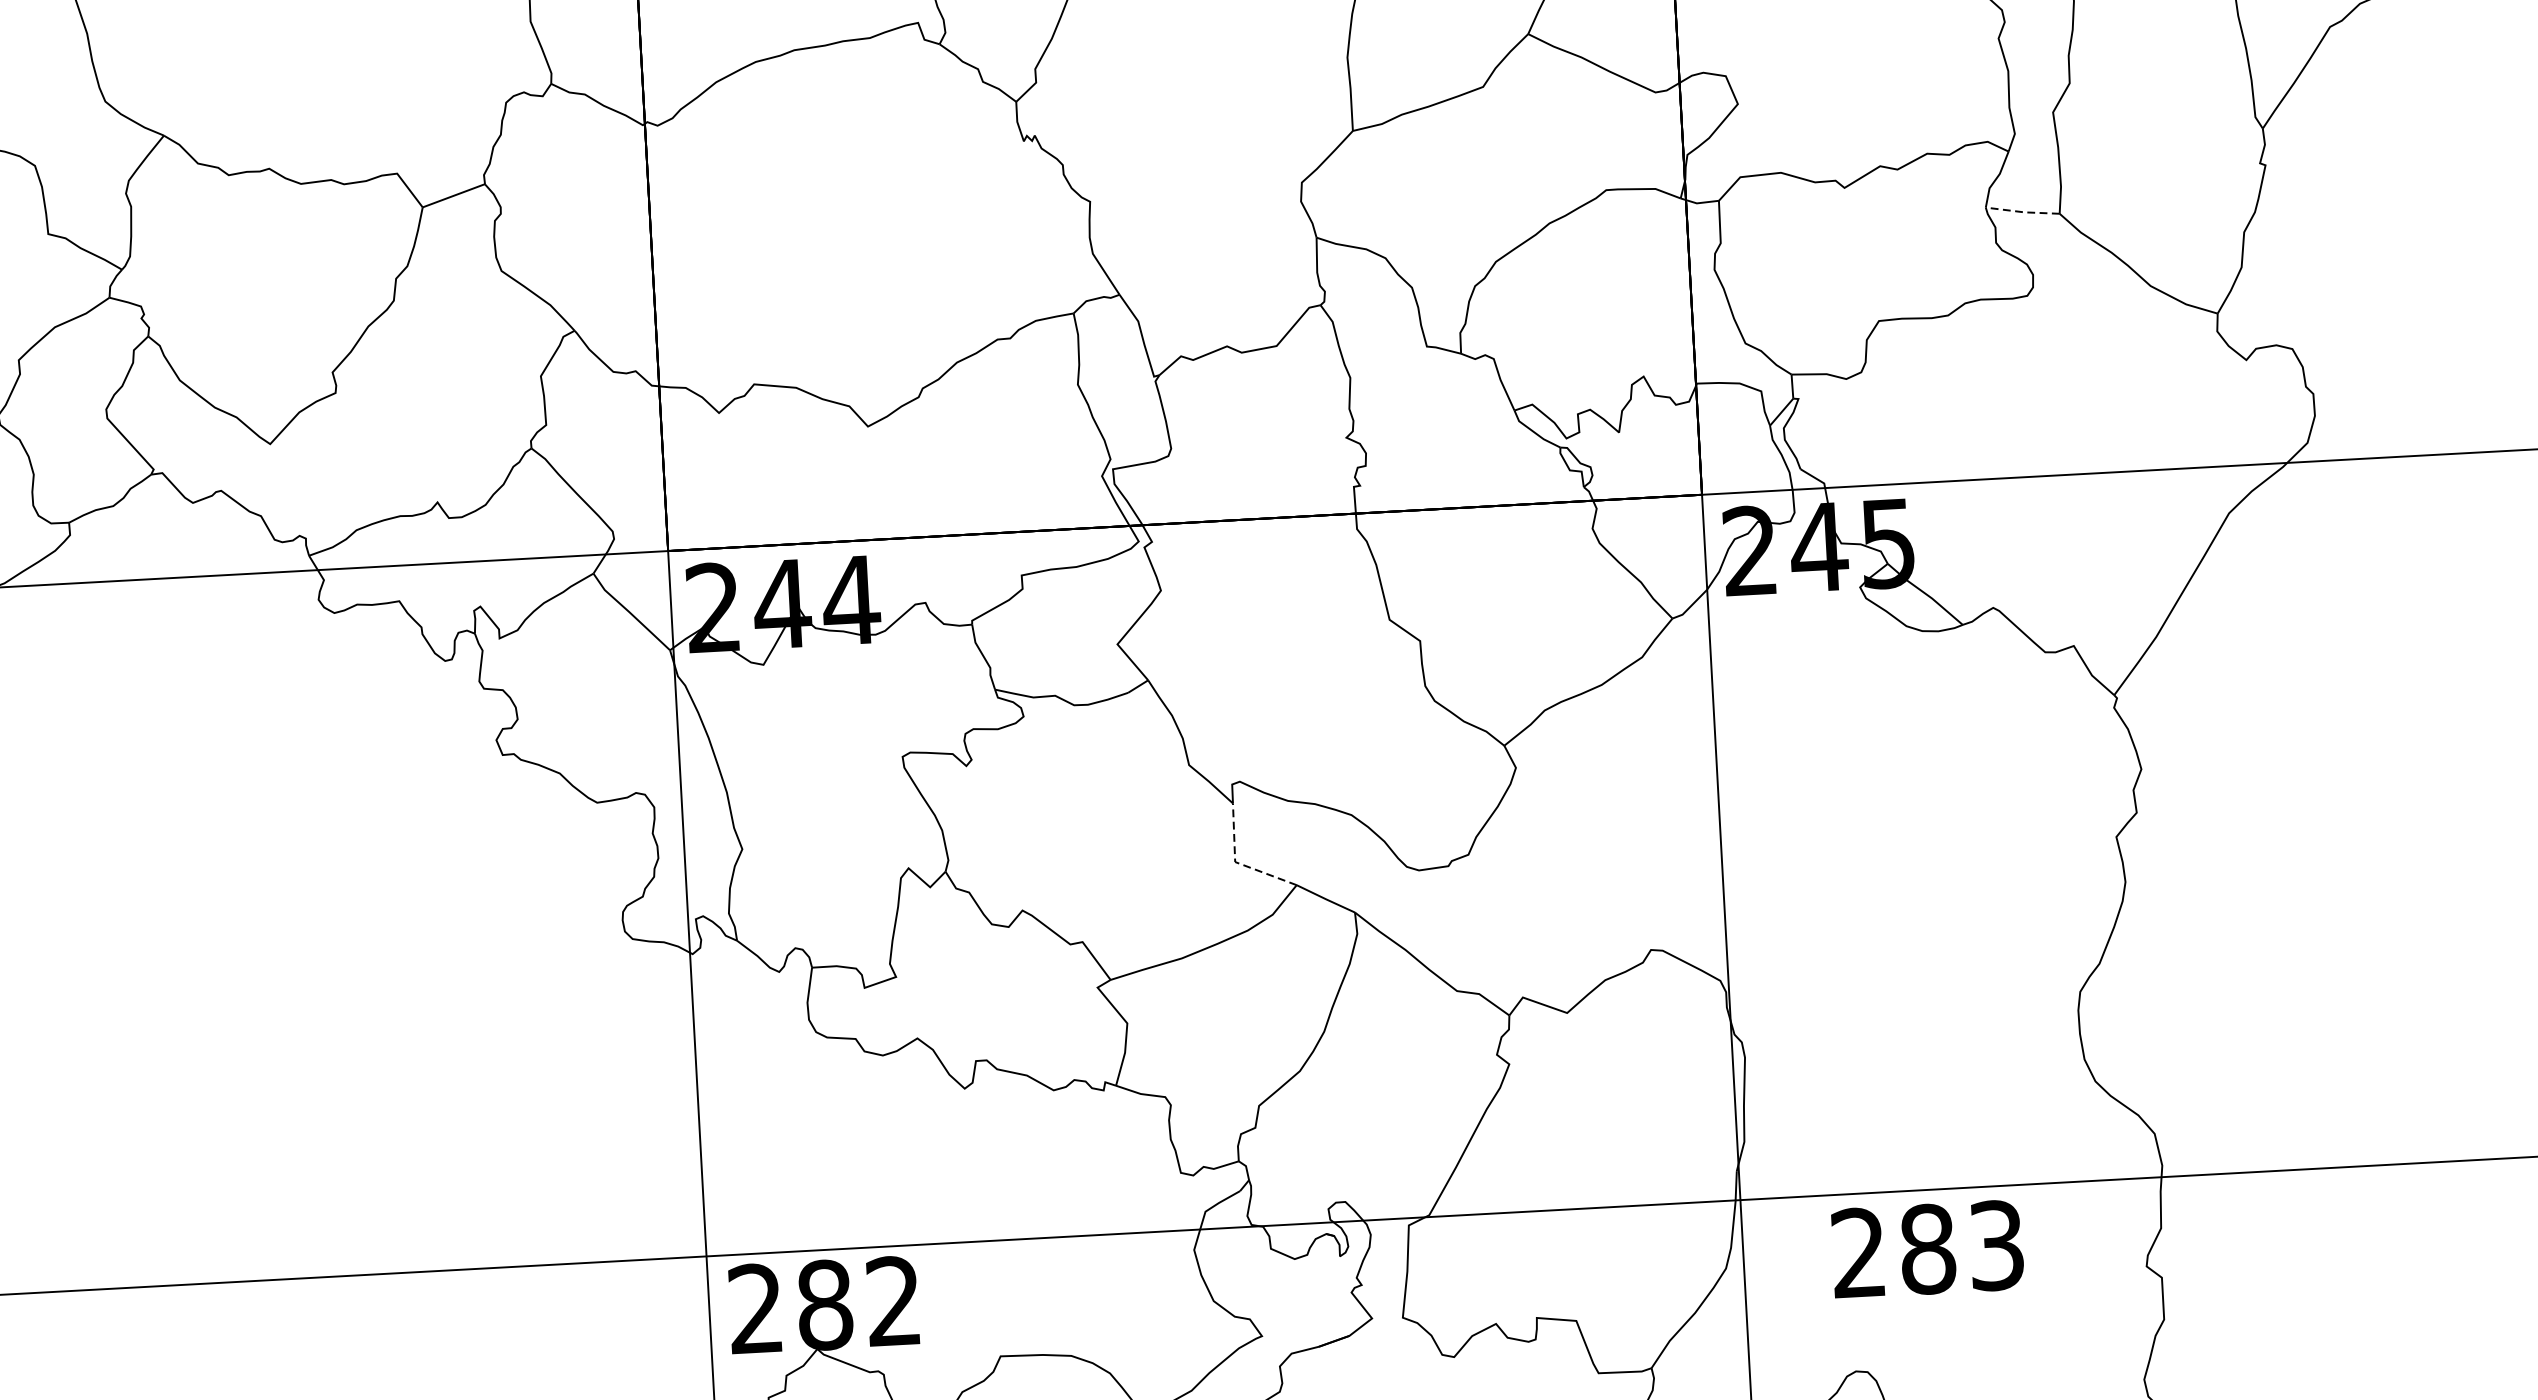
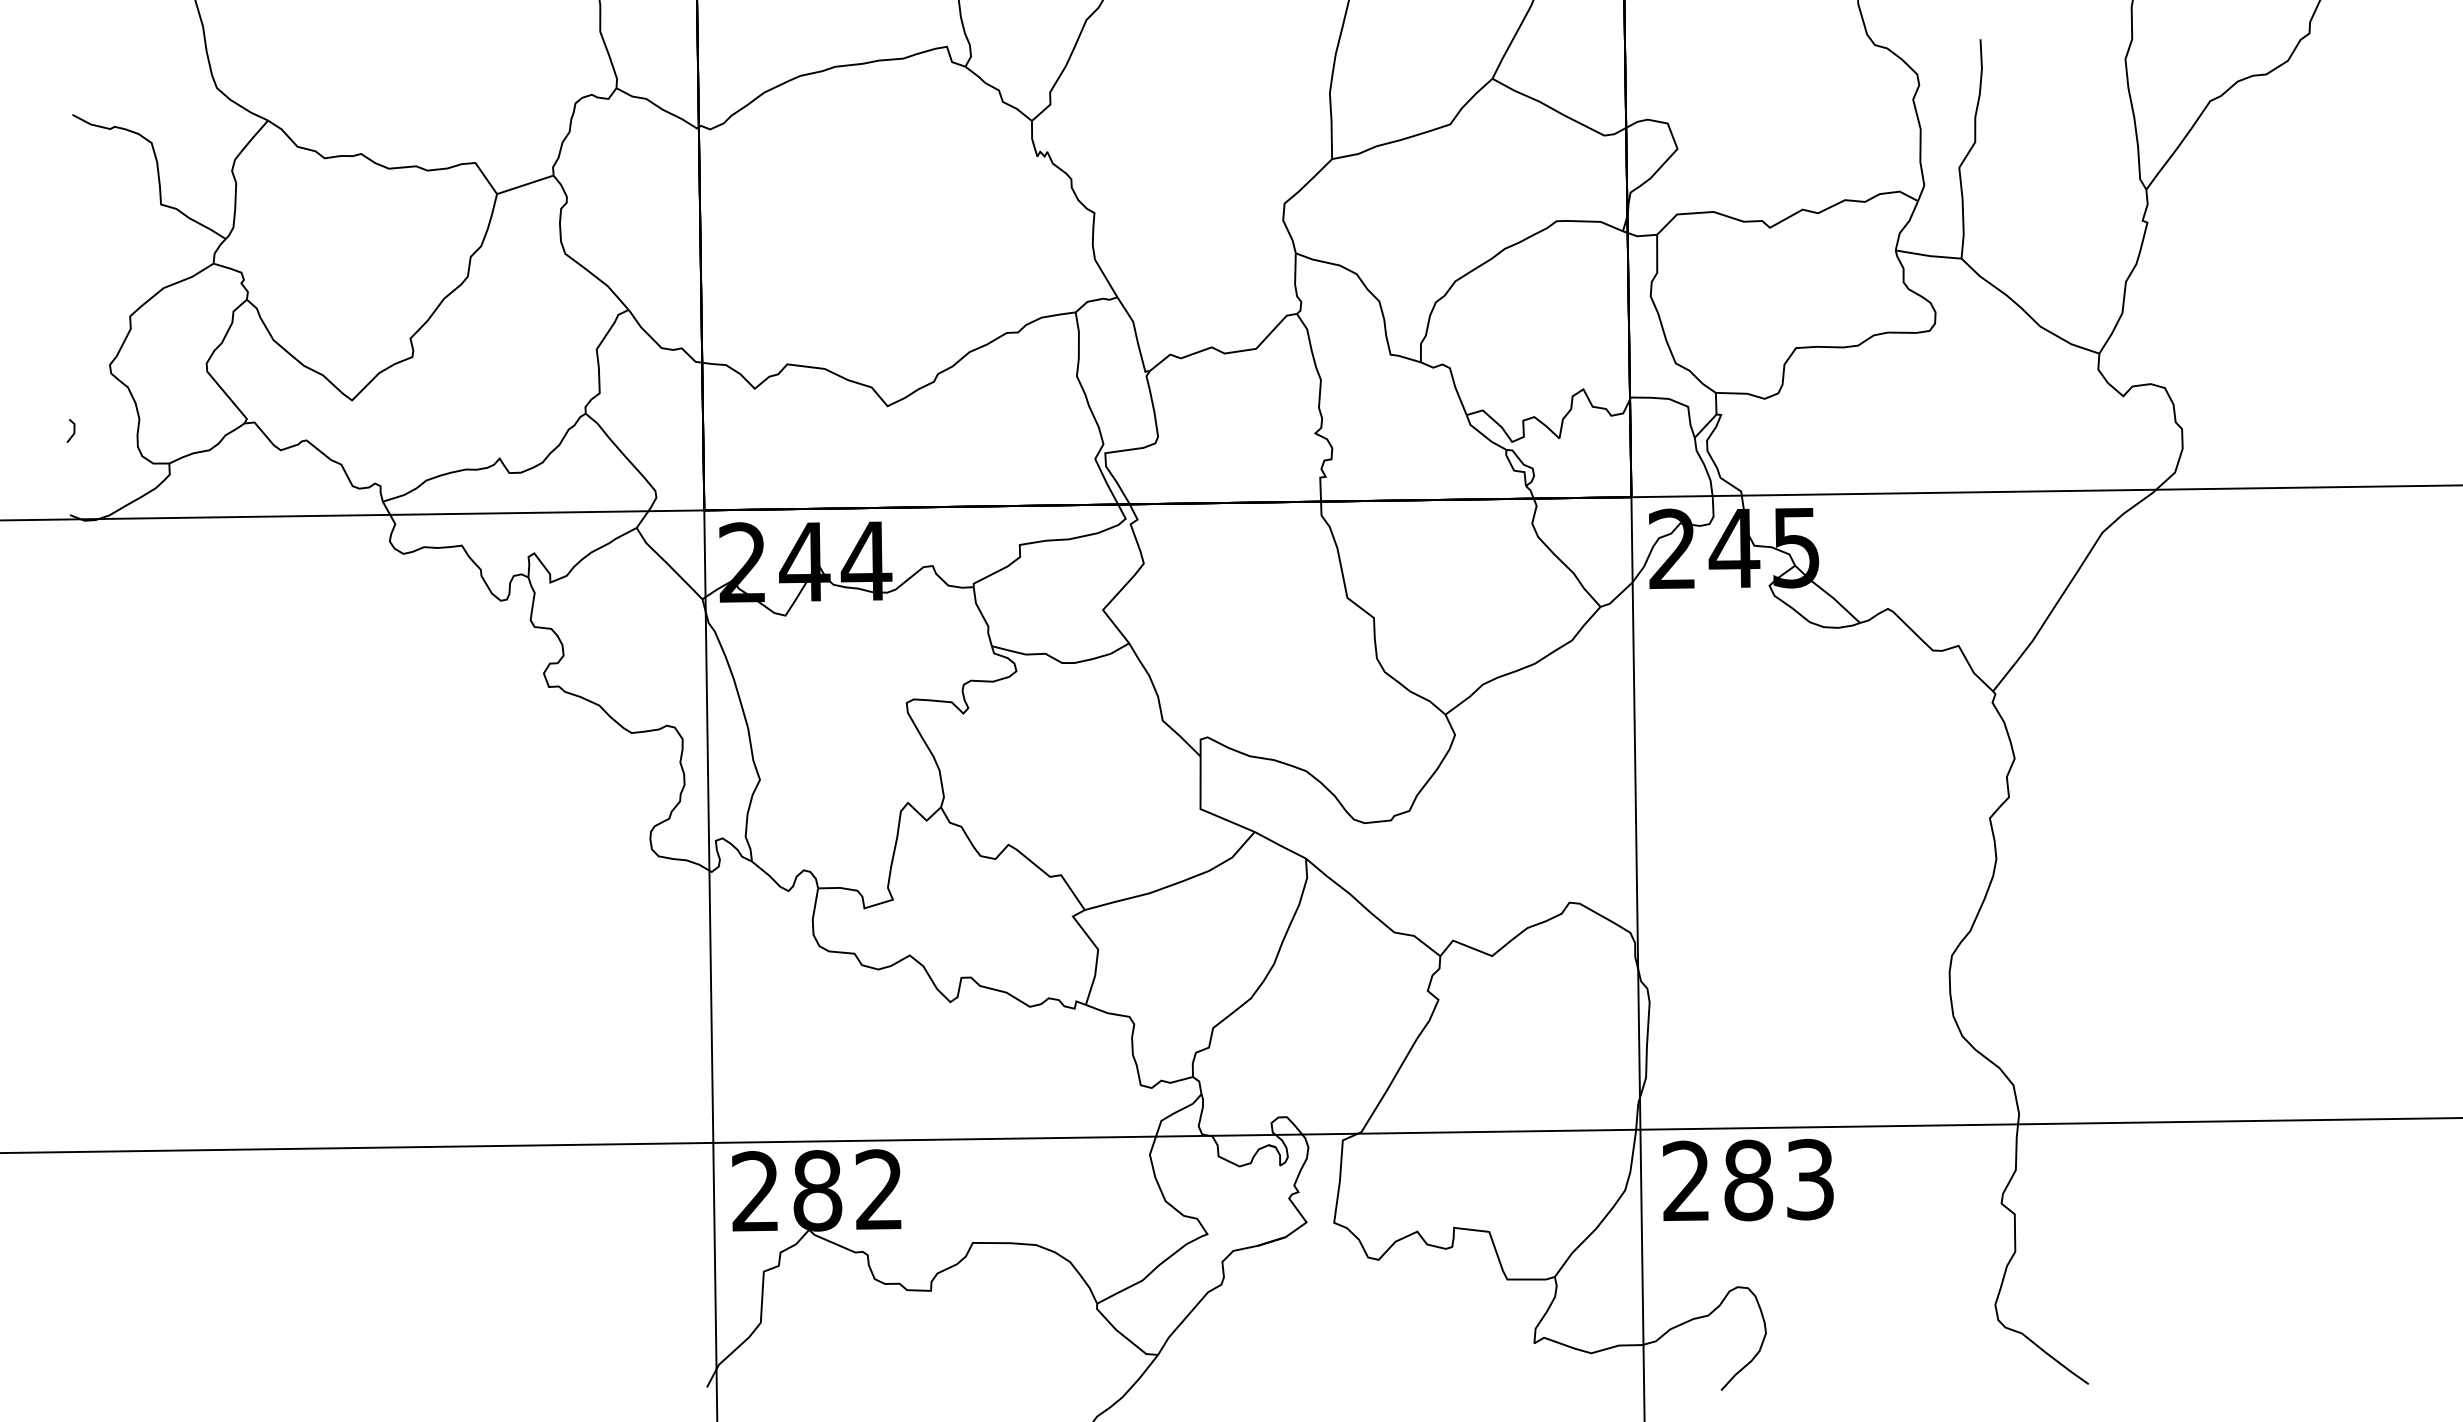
line: (2023, 211) -> (1929, 255), dashed -> solid
line: (1237, 862) -> (1202, 809), dashed -> solid
text: (1927, 1248) -> (1748, 1179), moved

